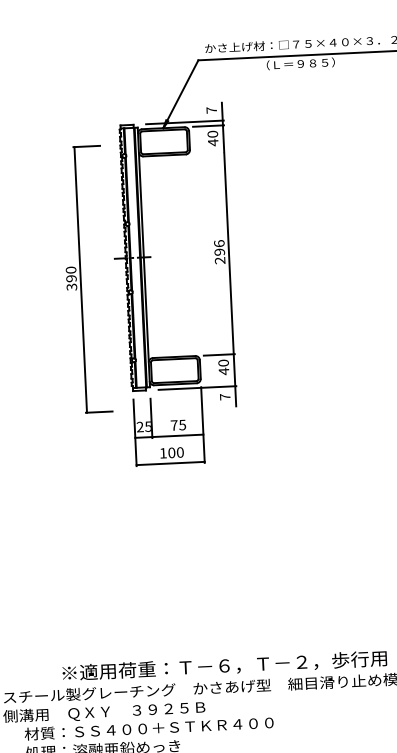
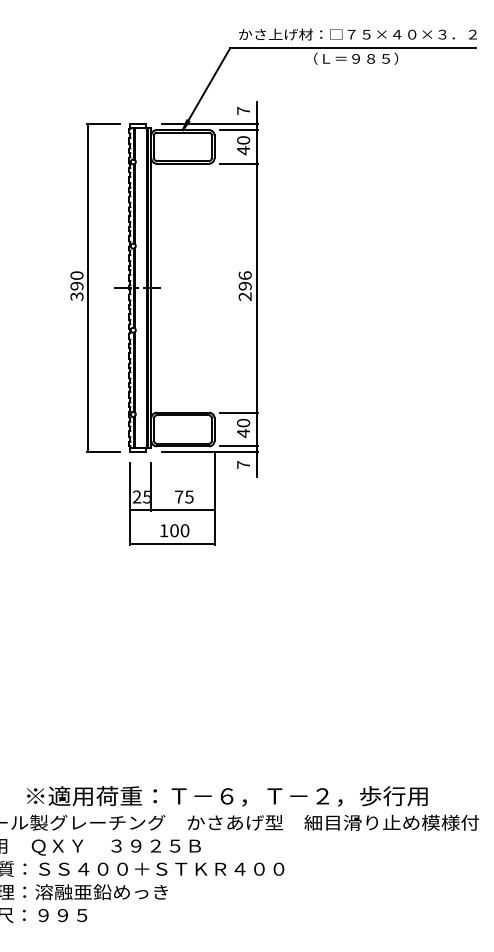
line: (209, 153) -> (238, 163), added
part: (80, 279) -> (88, 287), moved
line: (220, 382) -> (238, 446), added

